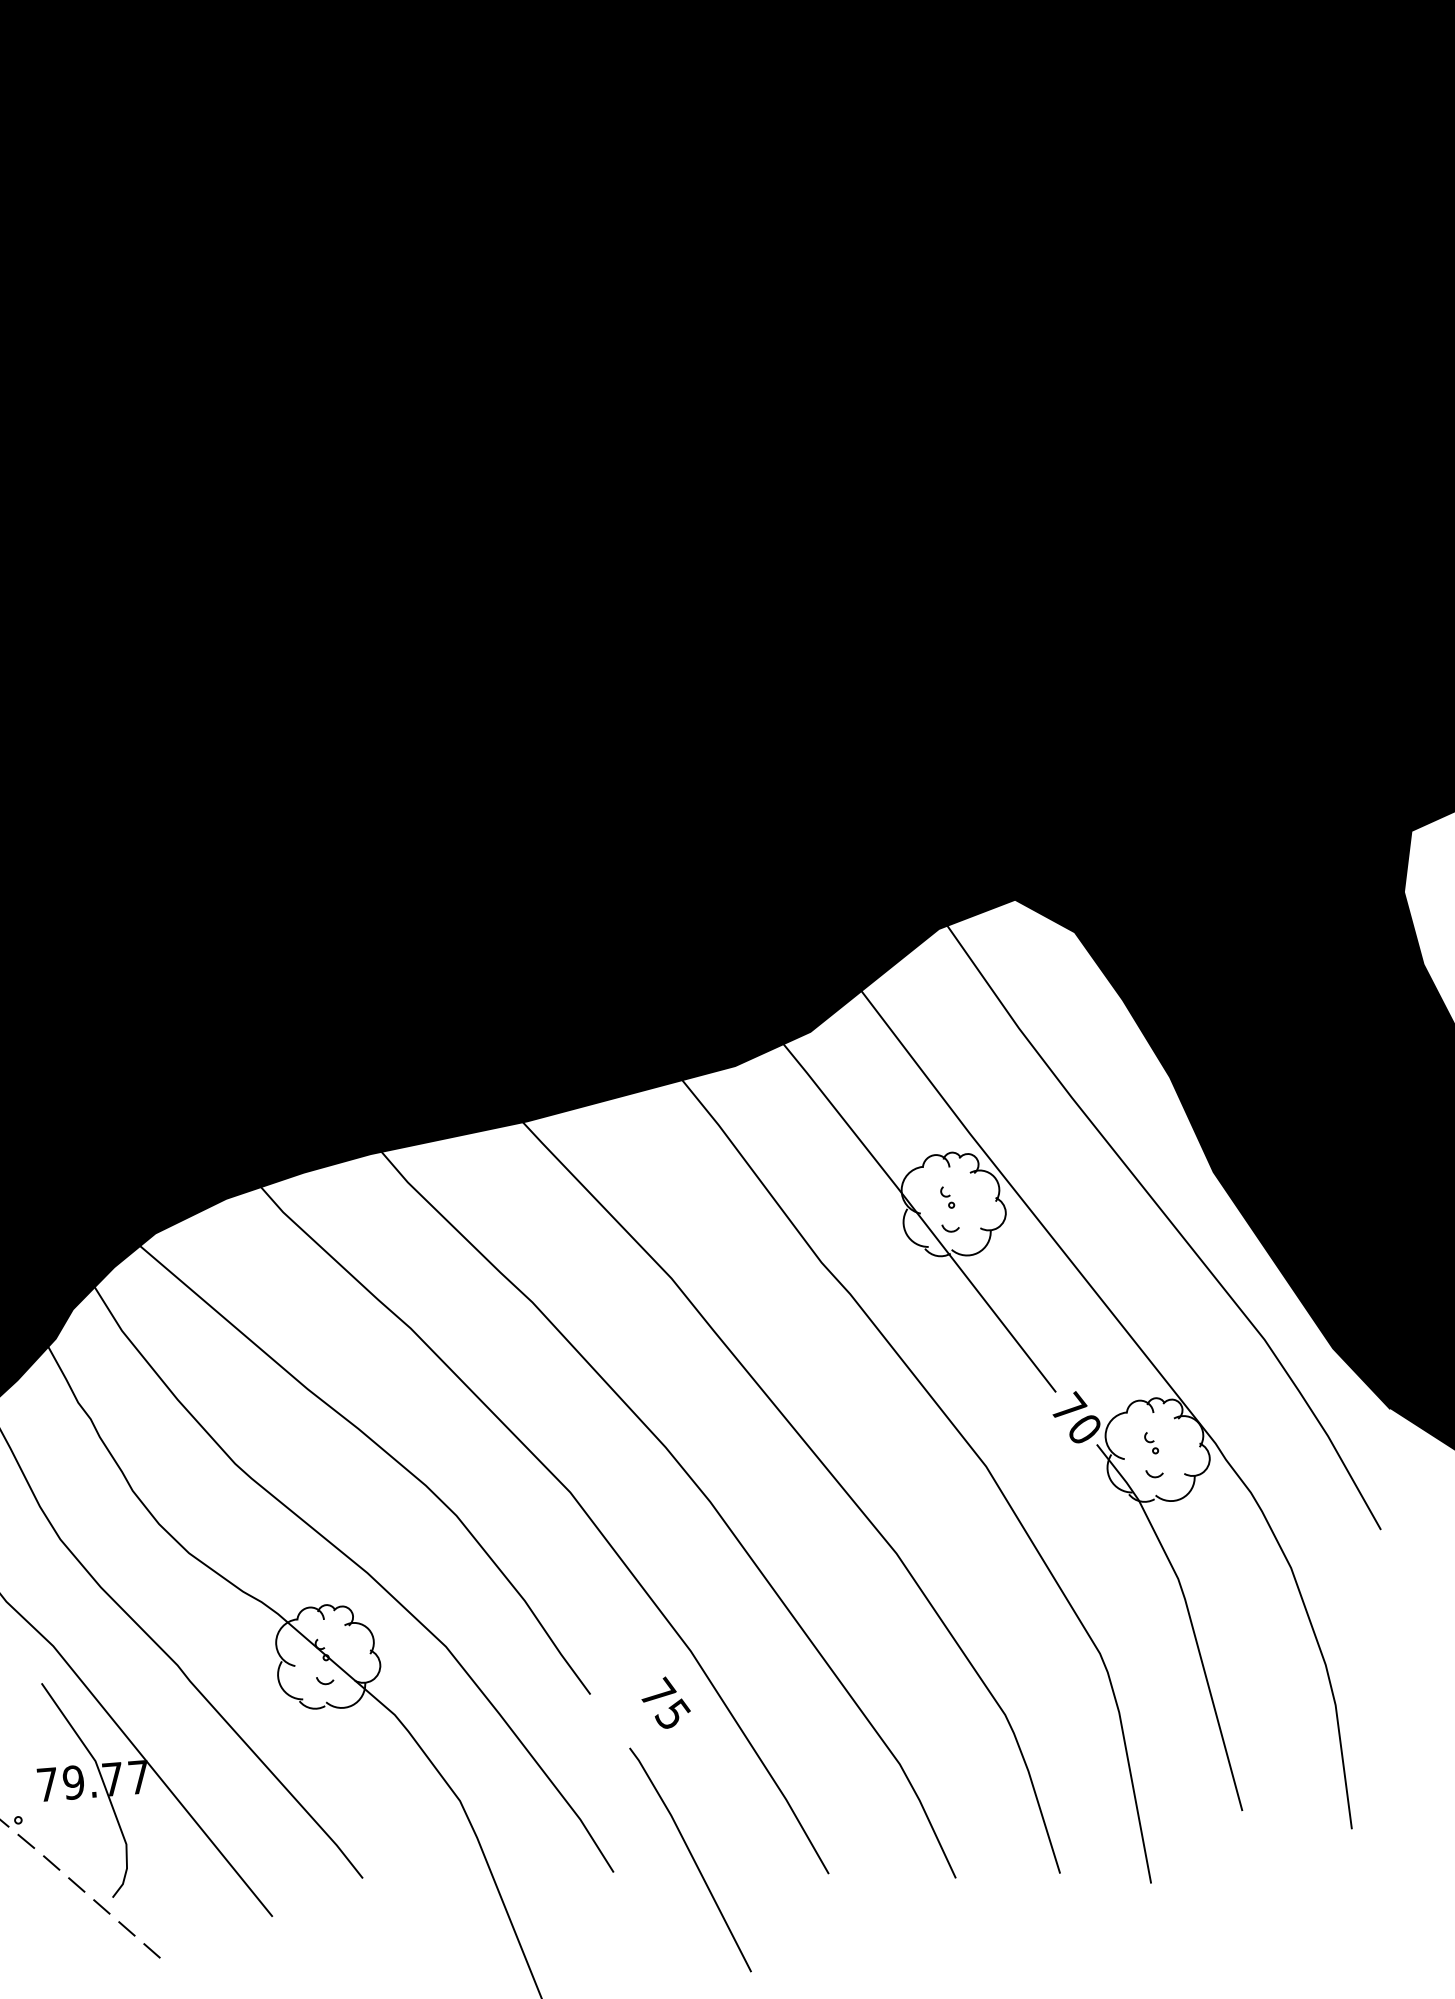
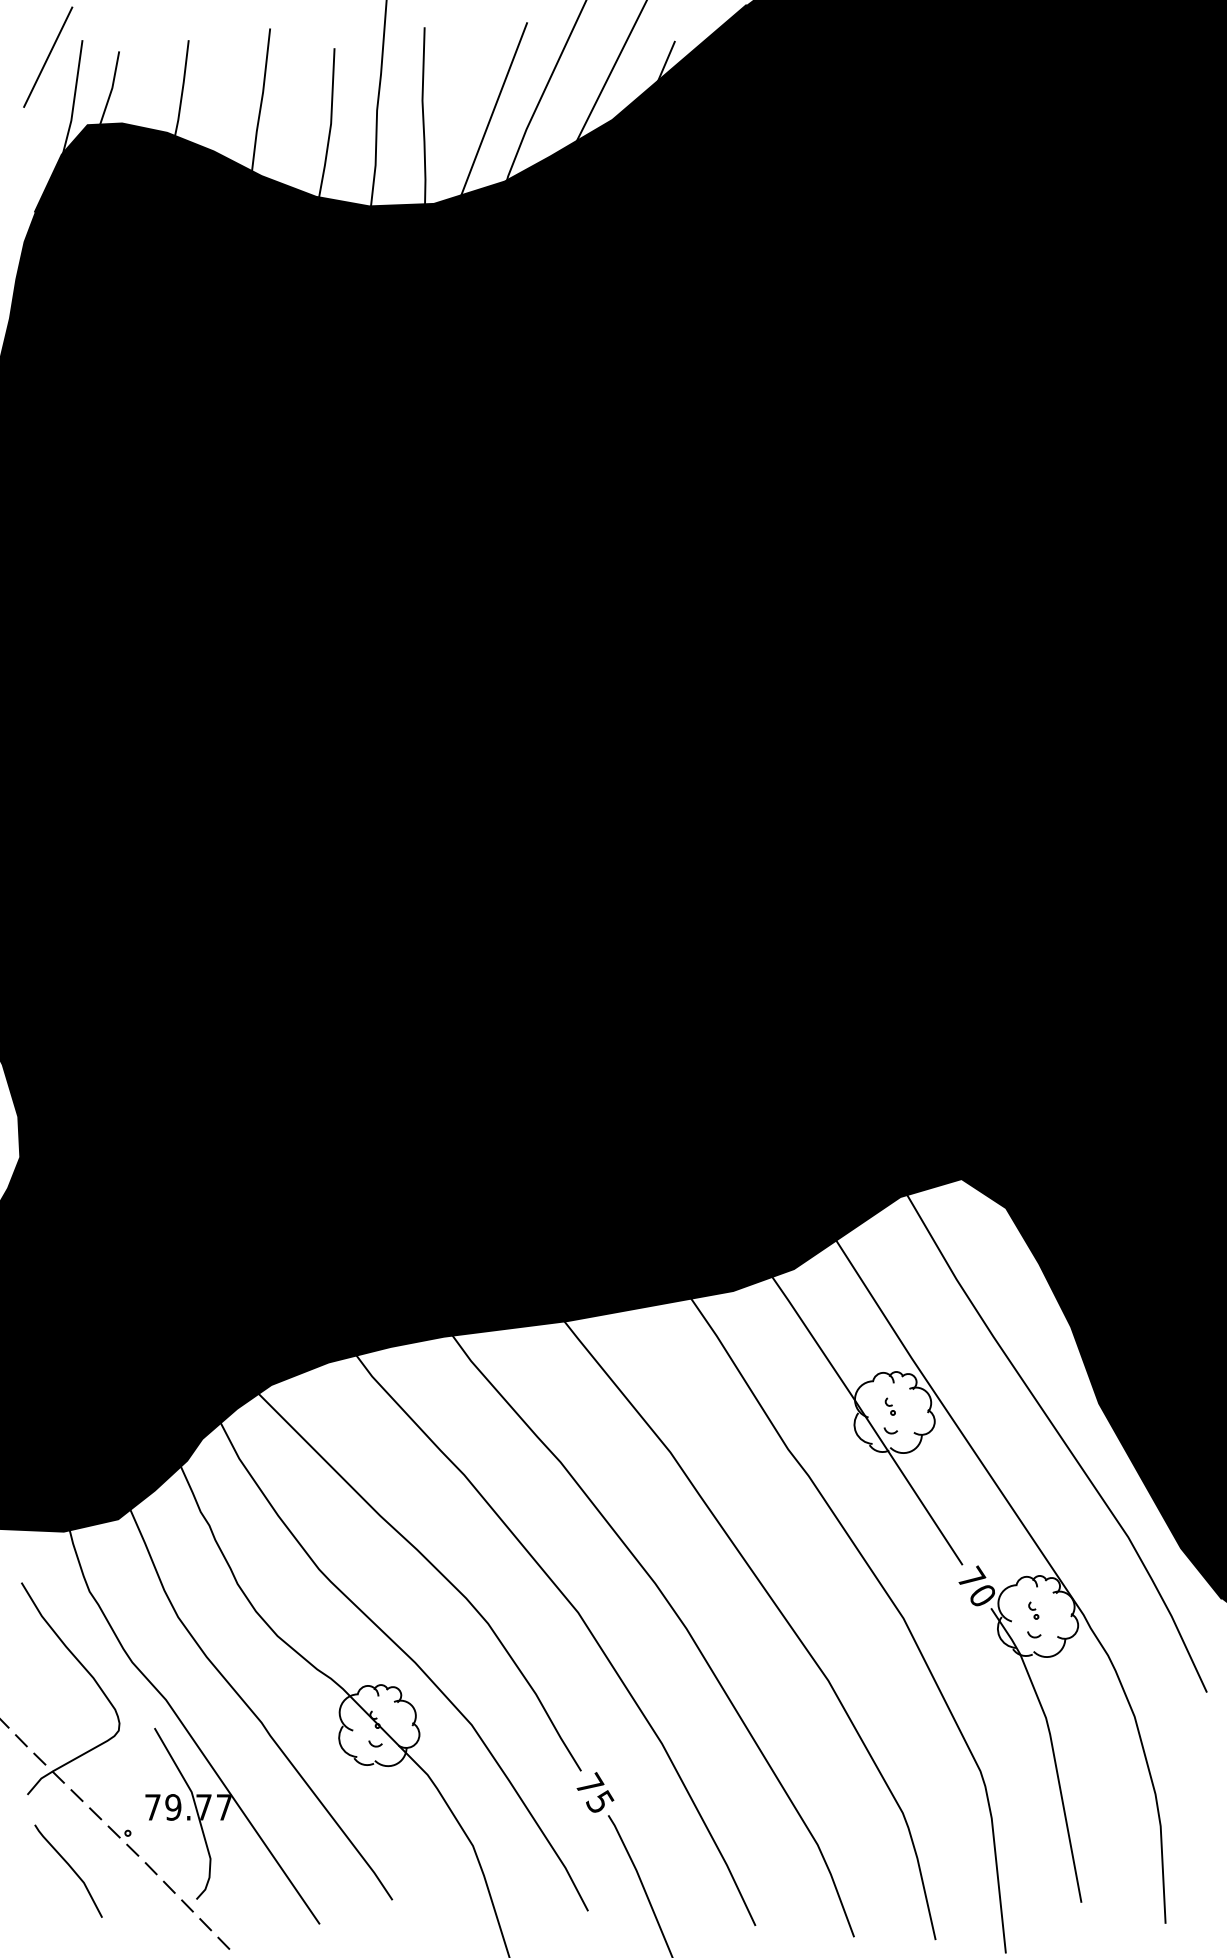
text: (666, 1702) -> (595, 1792), moved

